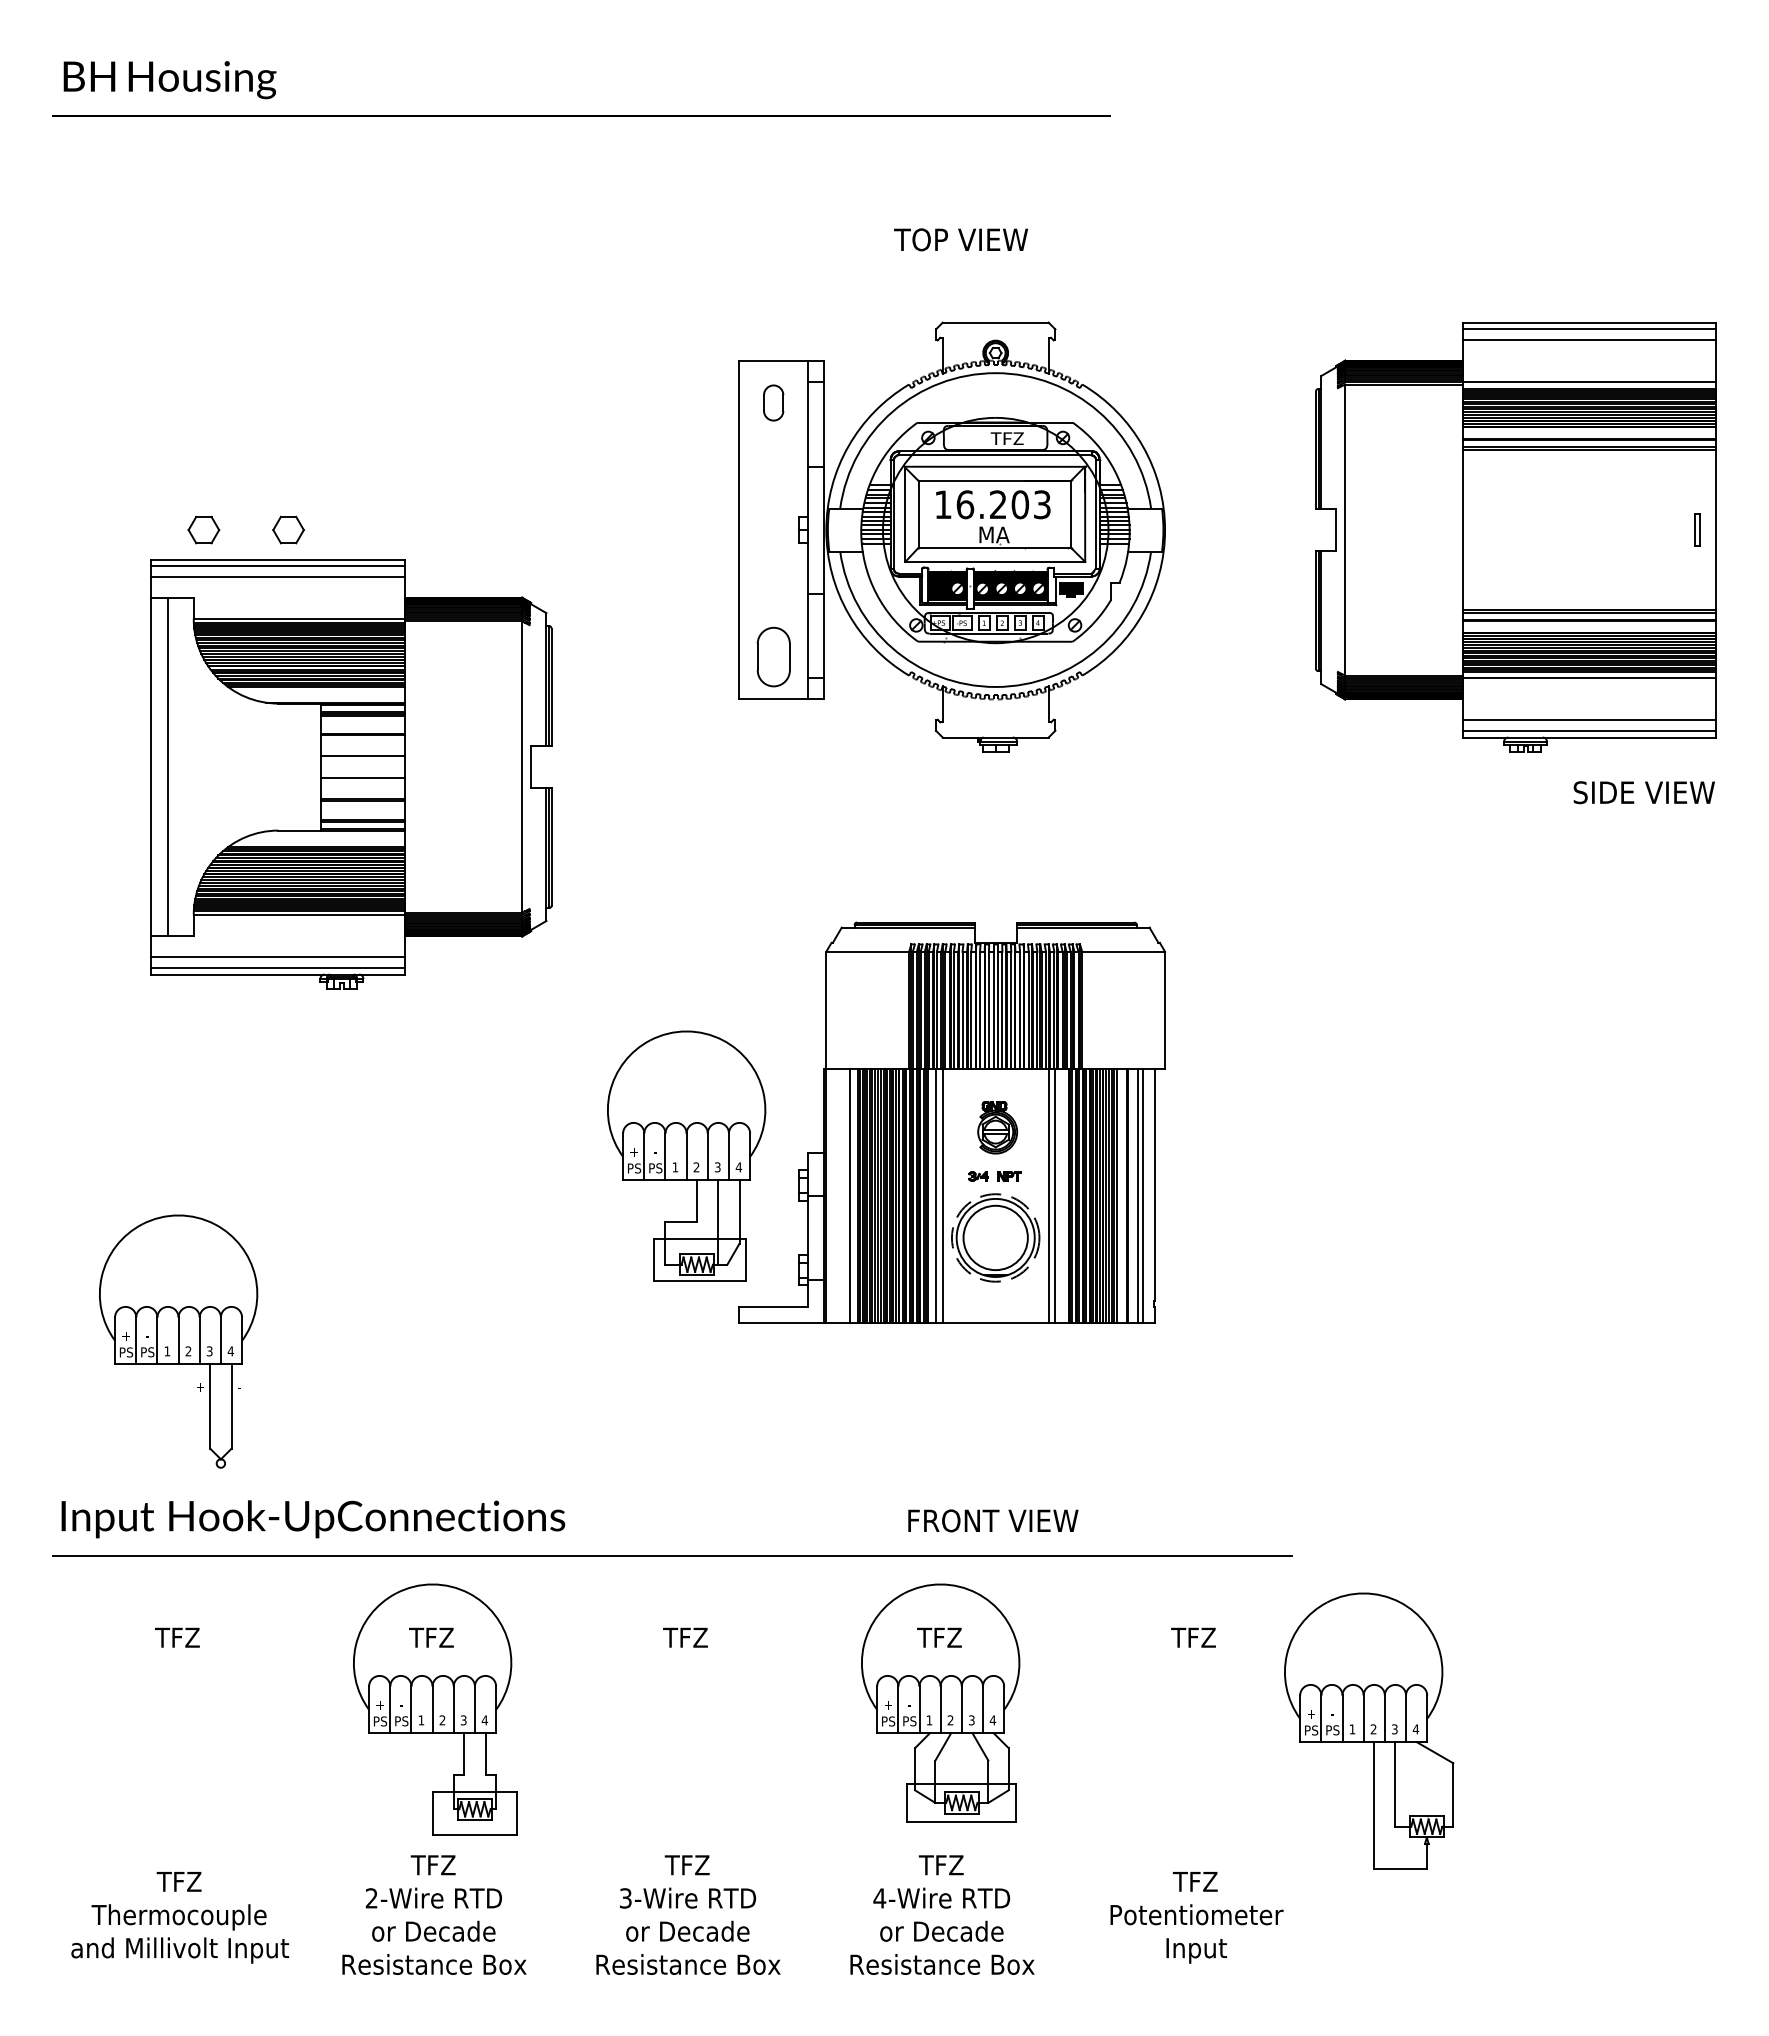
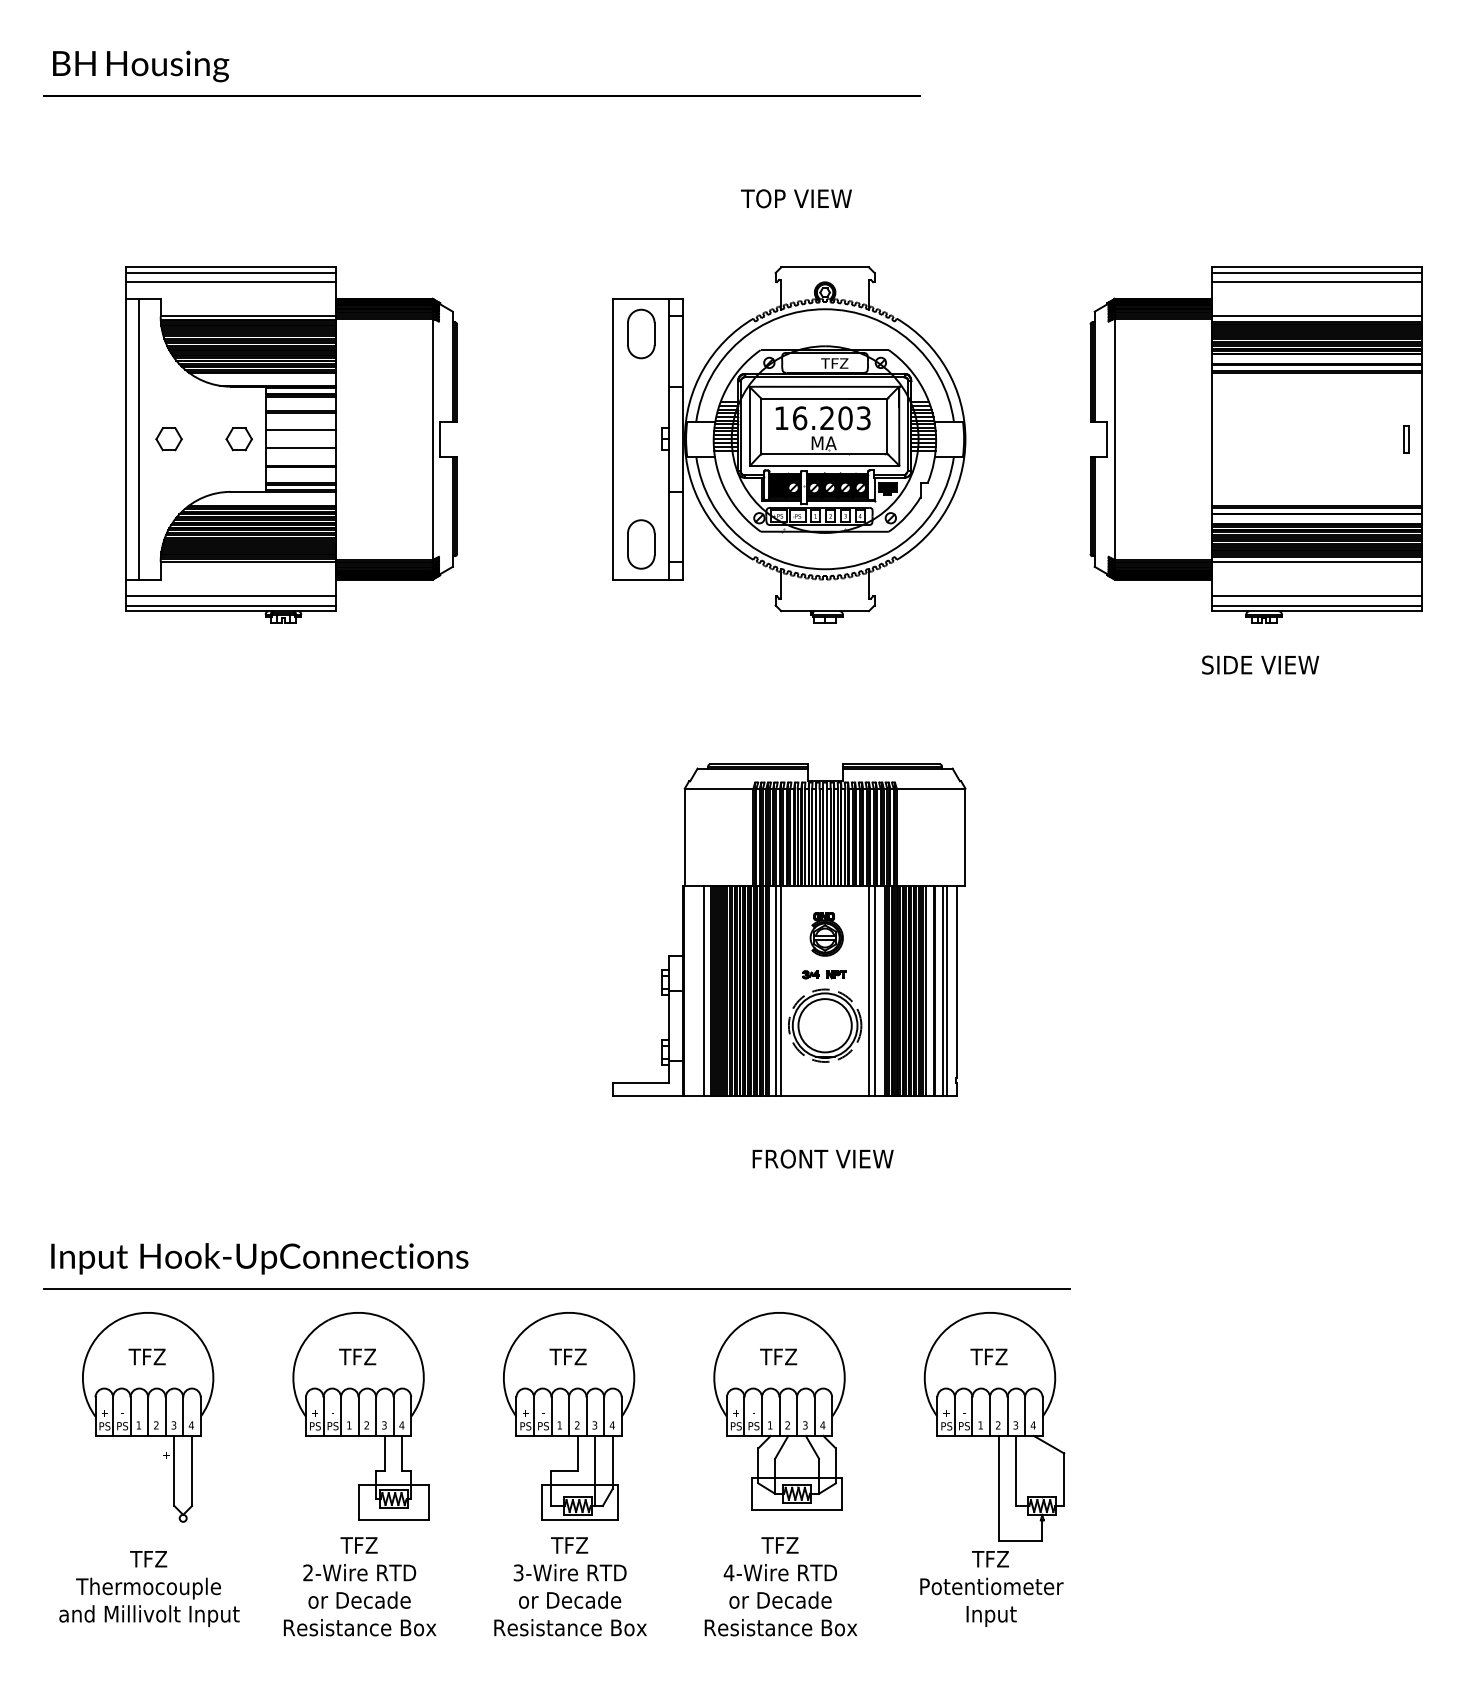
part: (773, 402) -> (641, 333), size x1.67
part: (351, 774) -> (291, 445), moved
text: (1643, 792) -> (1259, 664), moved
part: (686, 1155) -> (568, 1415), moved
part: (178, 1341) -> (148, 1417), moved
text: (993, 1520) -> (823, 1158), moved
part: (1369, 1730) -> (994, 1426), moved

